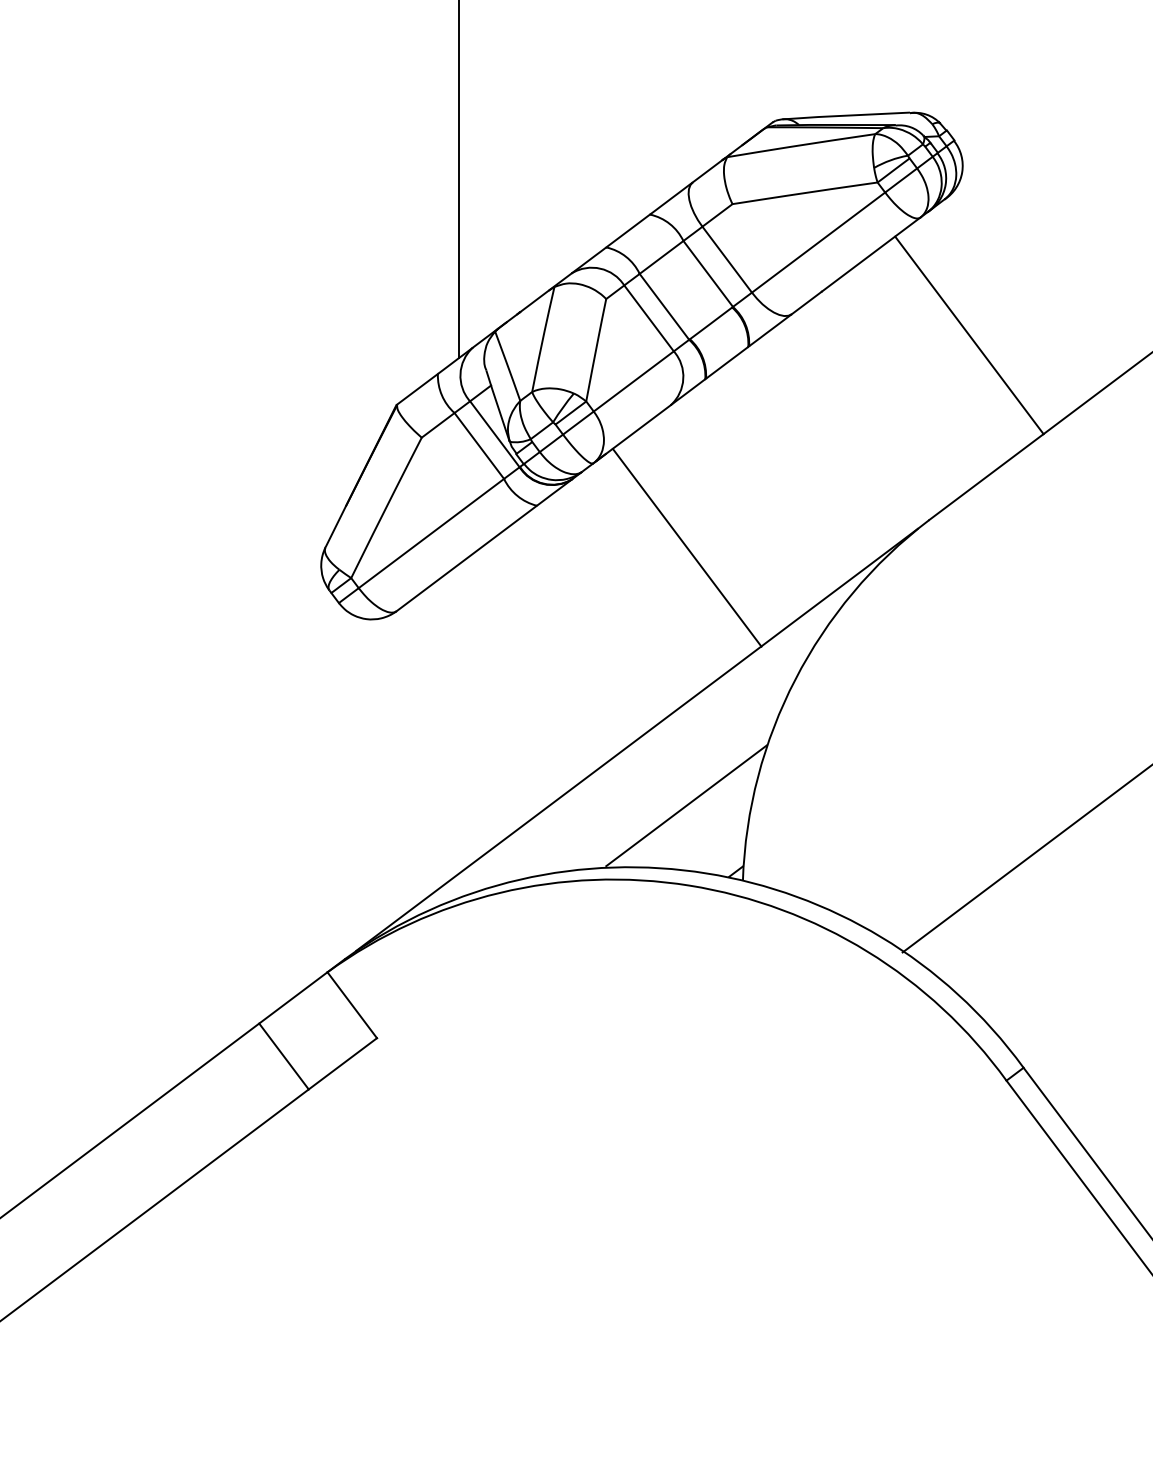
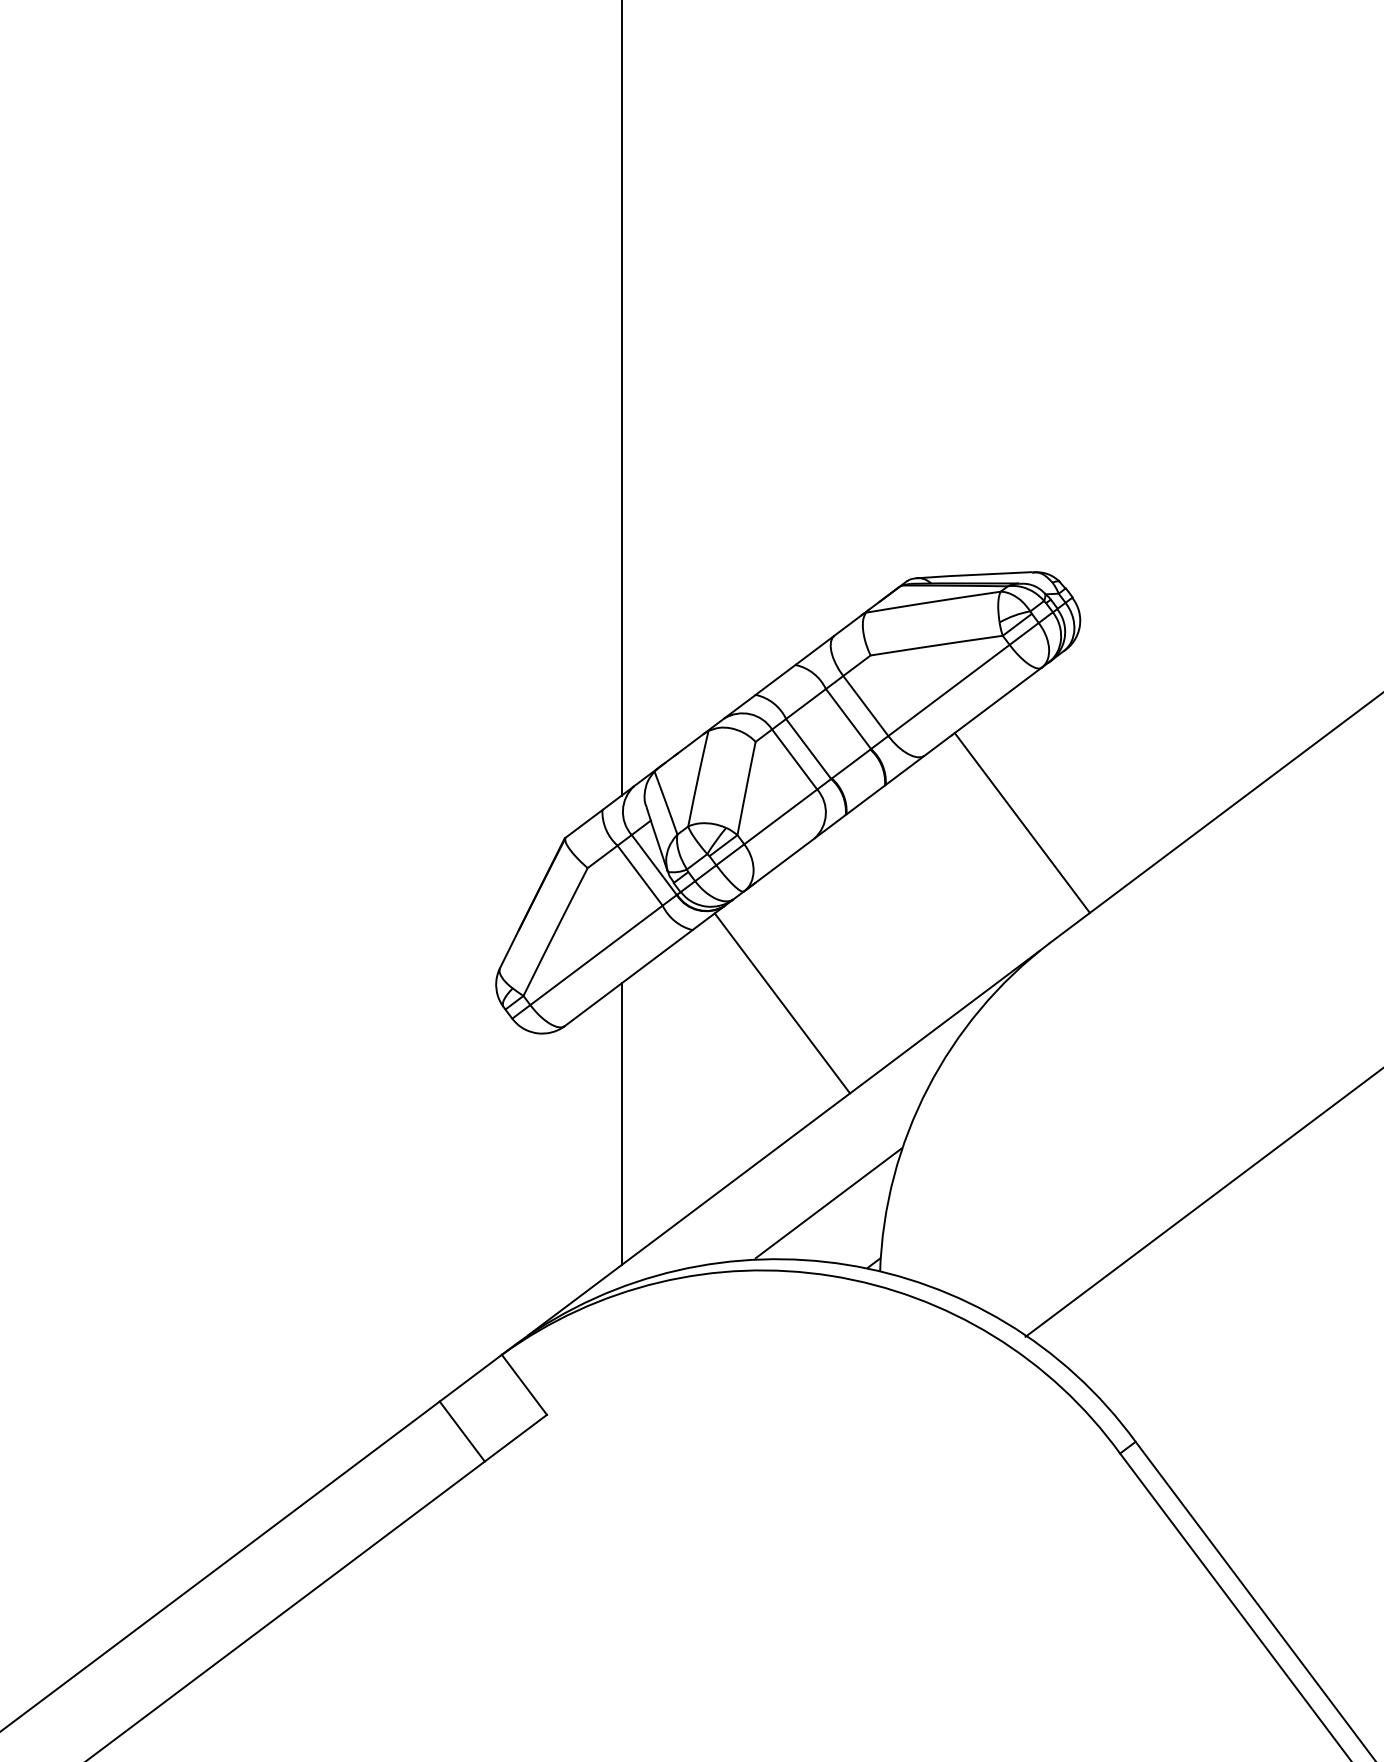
line: (968, 334) -> (1021, 822), moved
line: (687, 547) -> (782, 1003), moved
line: (458, 719) -> (621, 1124), added

